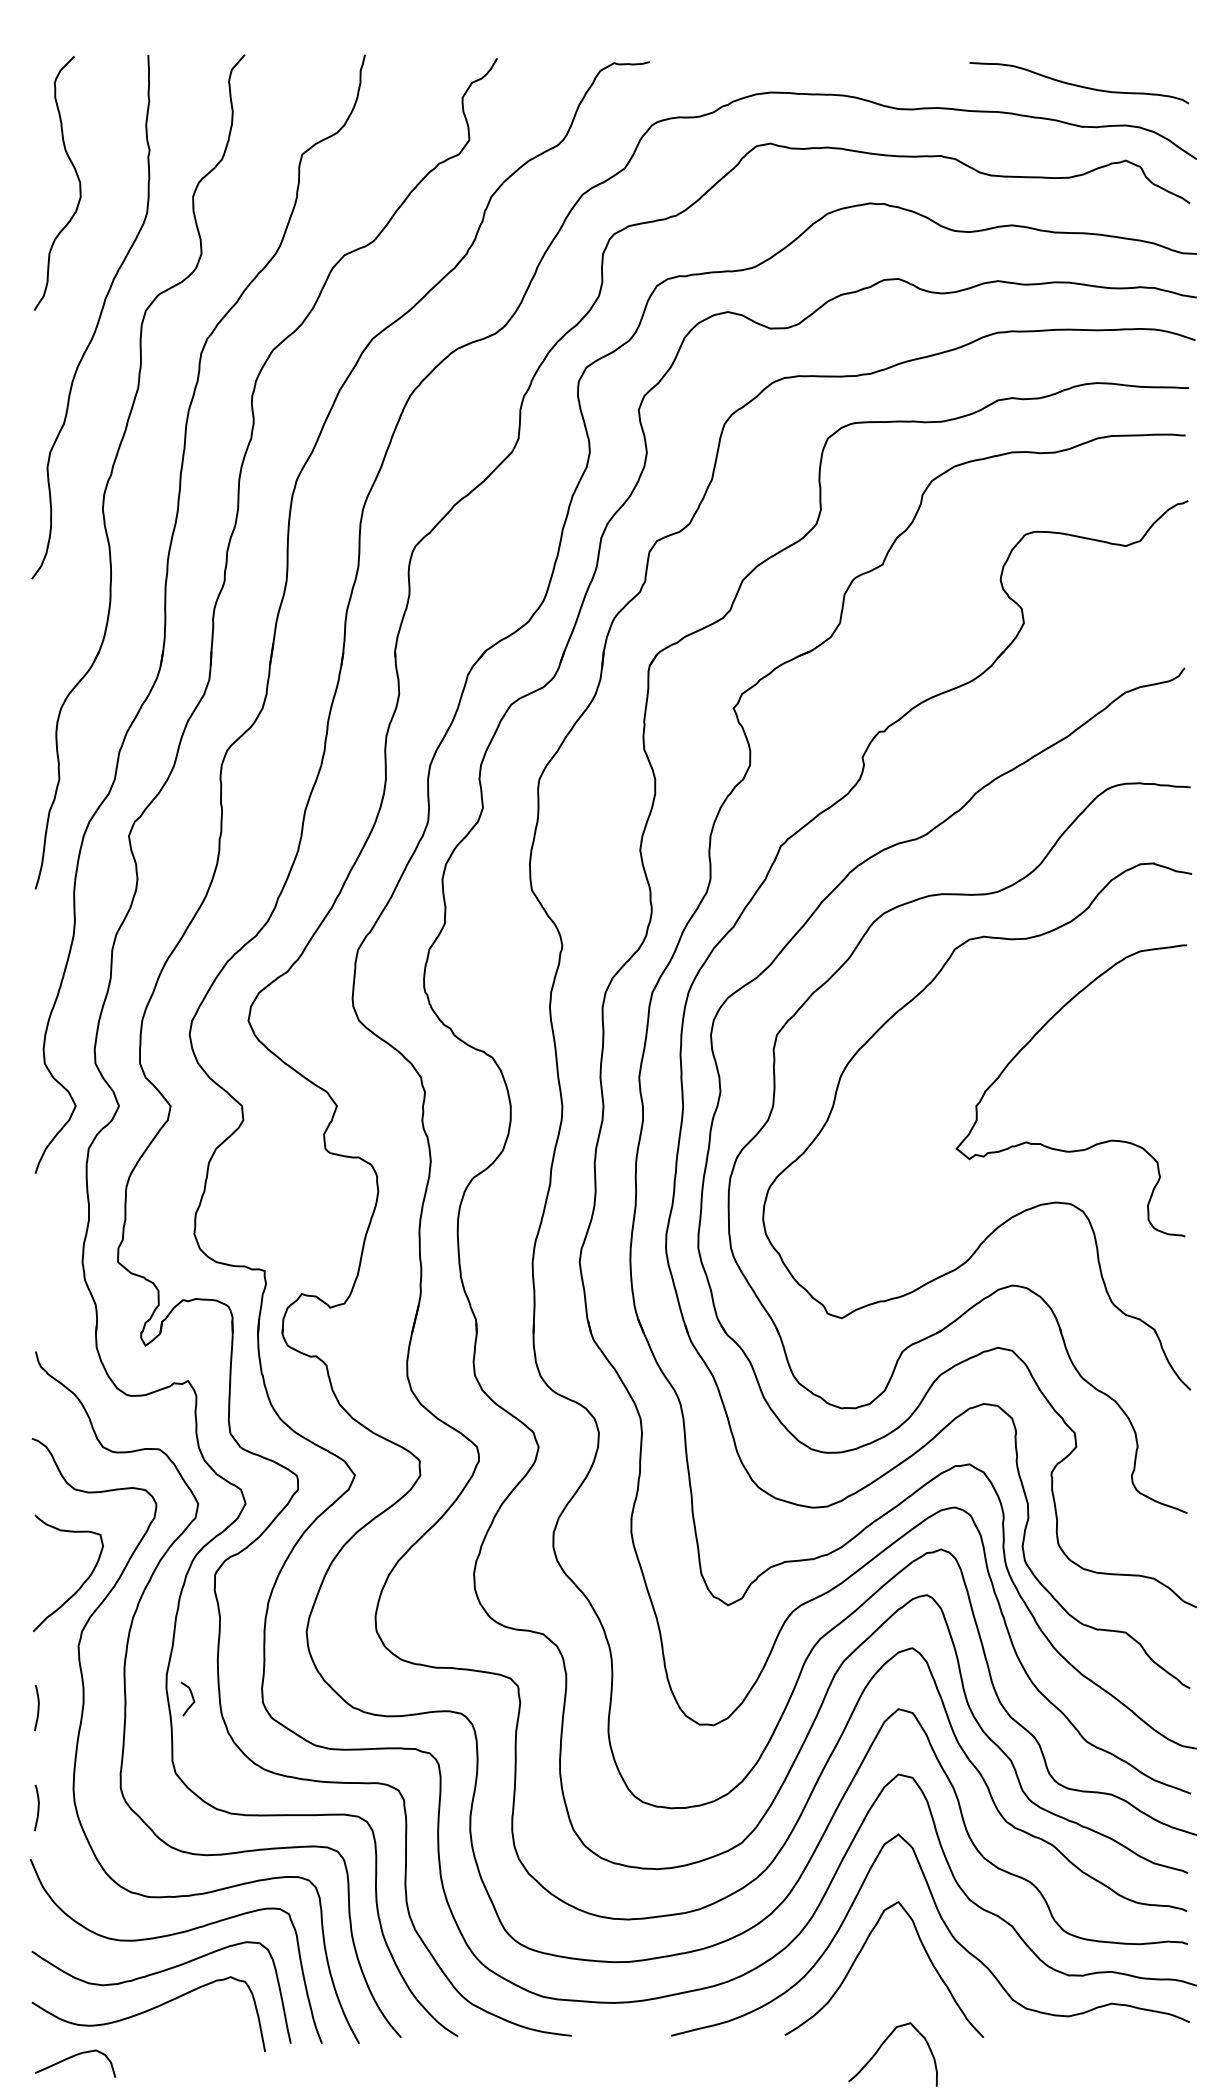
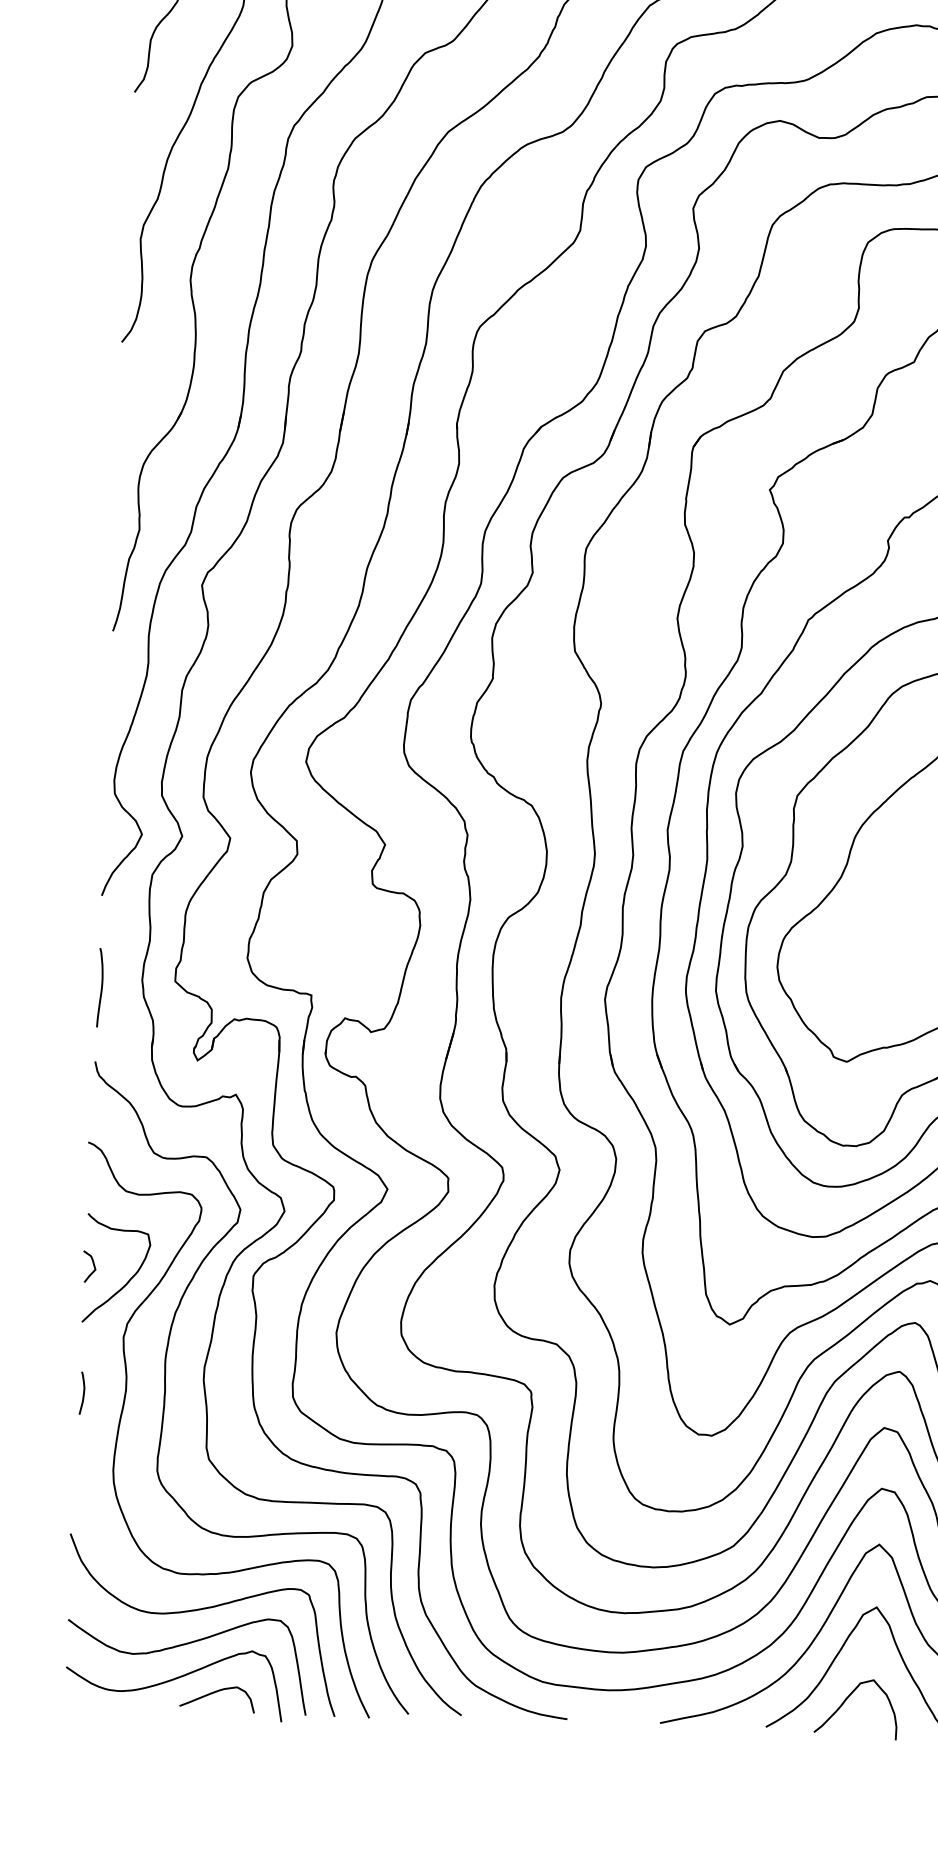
curve: (38, 1271) -> (100, 987), added
curve: (191, 1696) -> (92, 1264), moved
curve: (37, 1807) -> (79, 1485), removed
curve: (881, 2047) -> (845, 1701), moved
curve: (73, 2057) -> (215, 1693), moved

